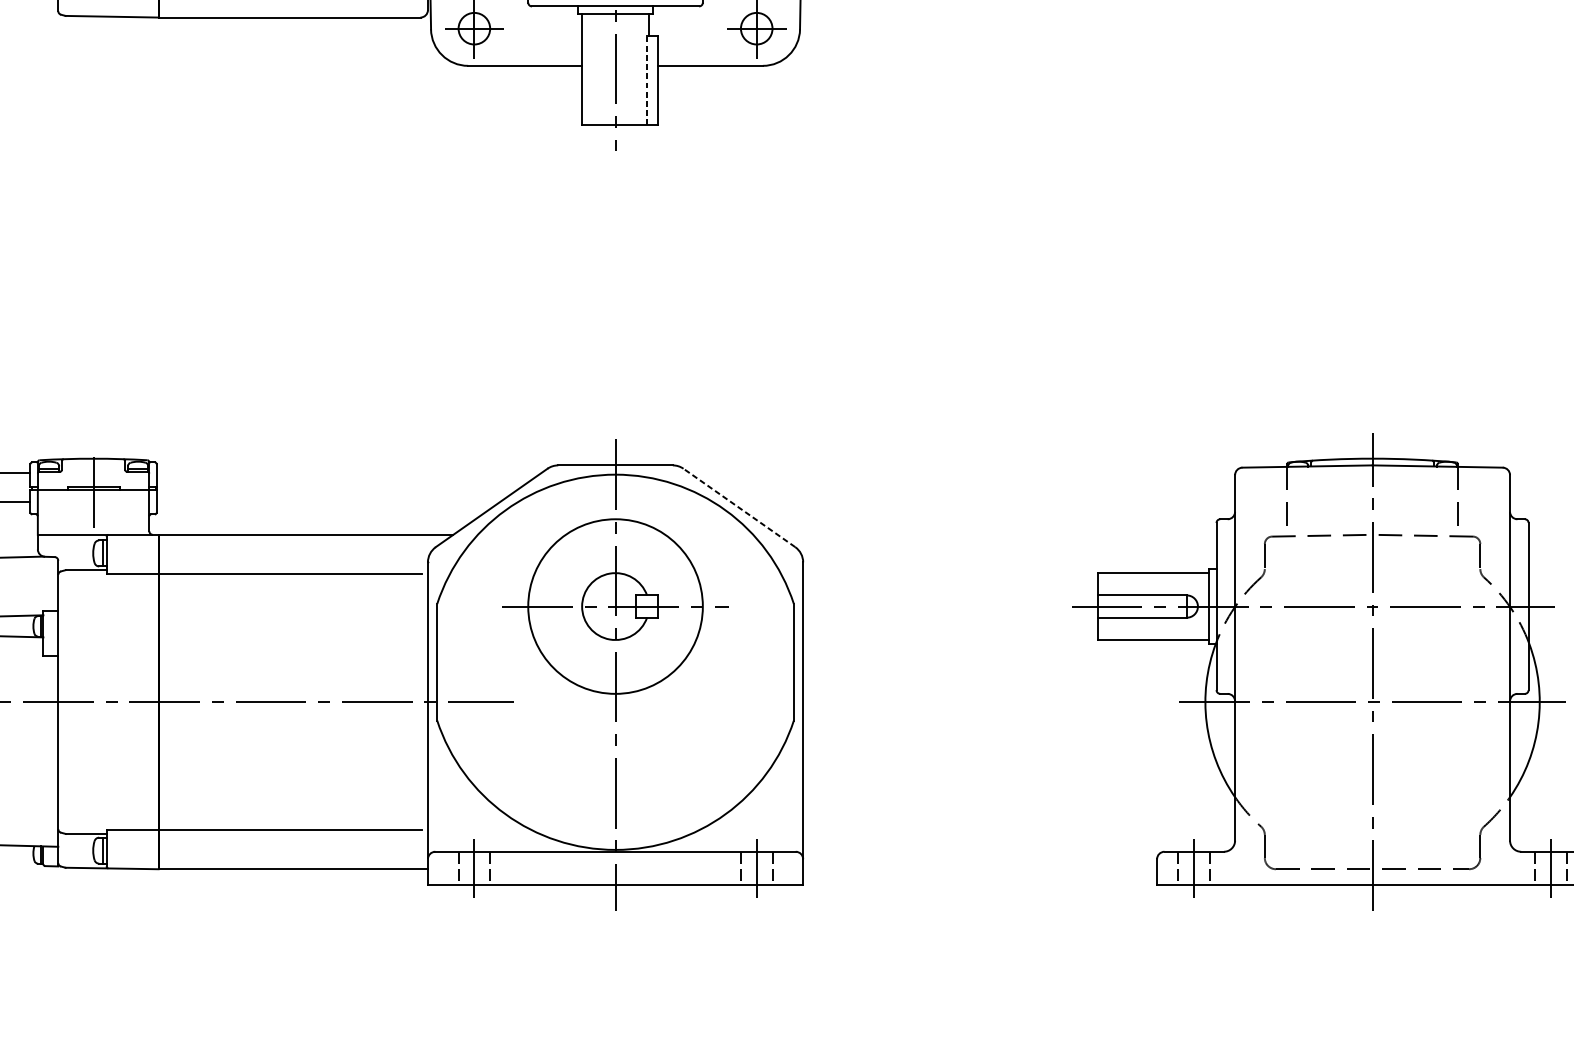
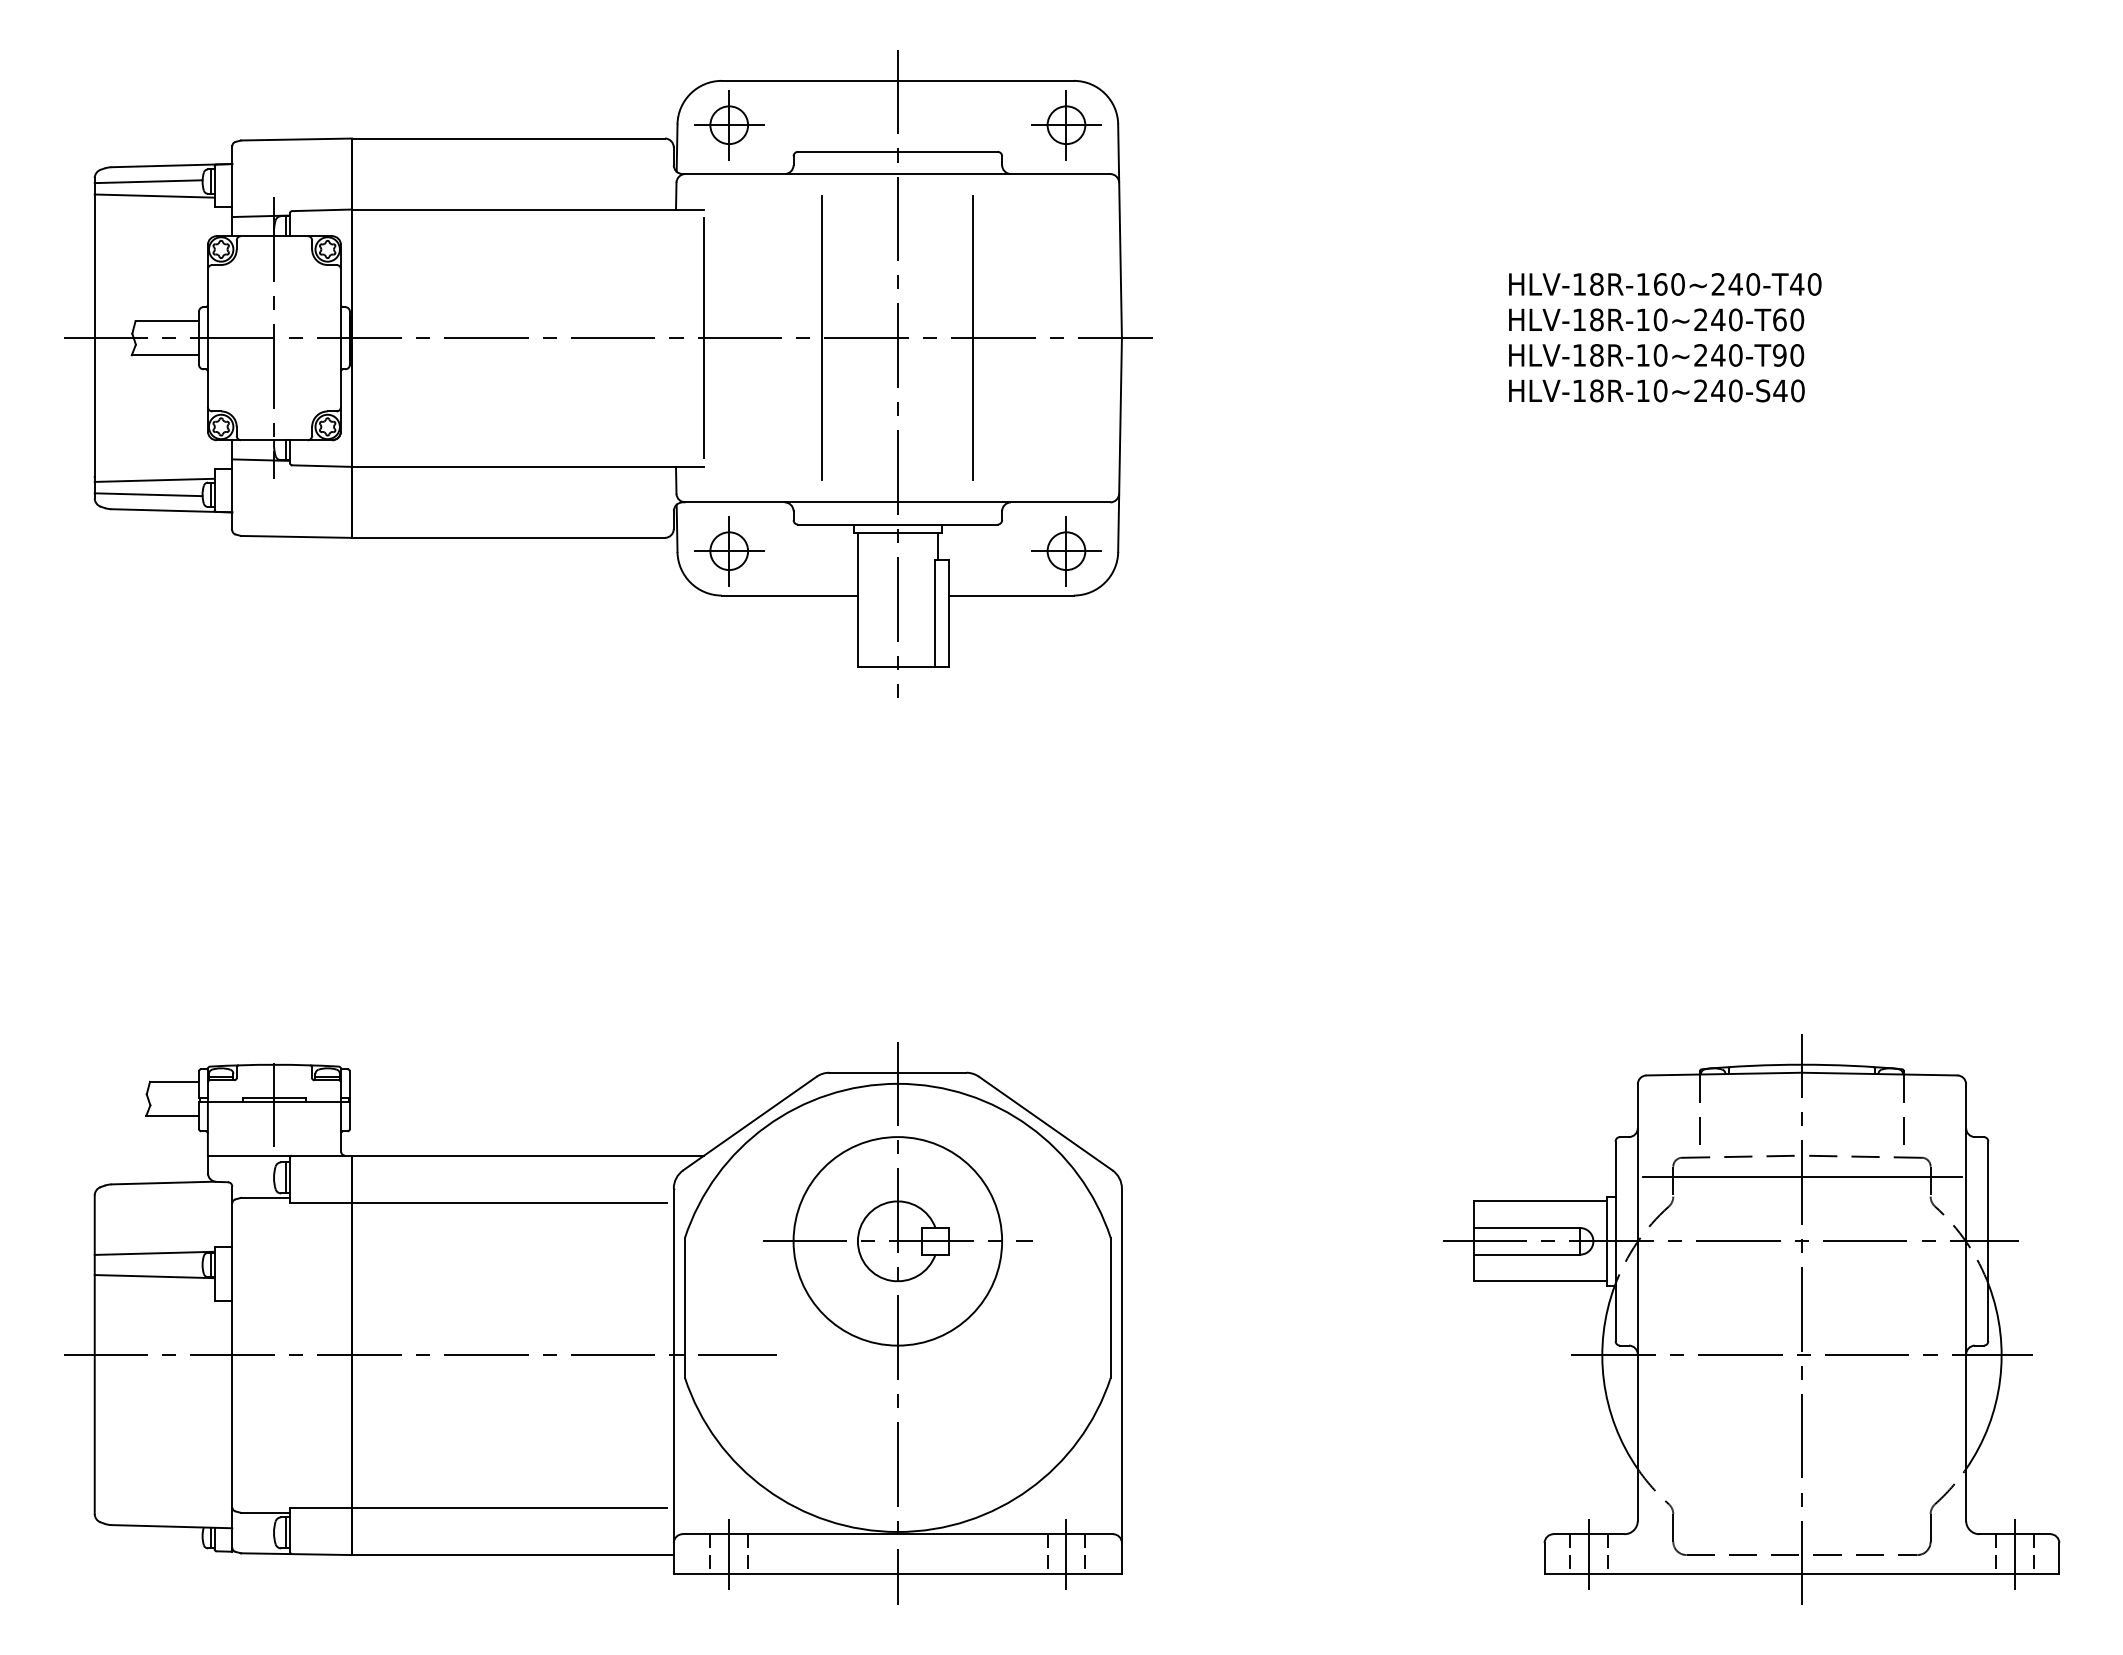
line: (647, 80) -> (935, 612), dashed -> solid
line: (739, 507) -> (1045, 1123), dashed -> solid
line: (1373, 553) -> (1802, 1177), added

